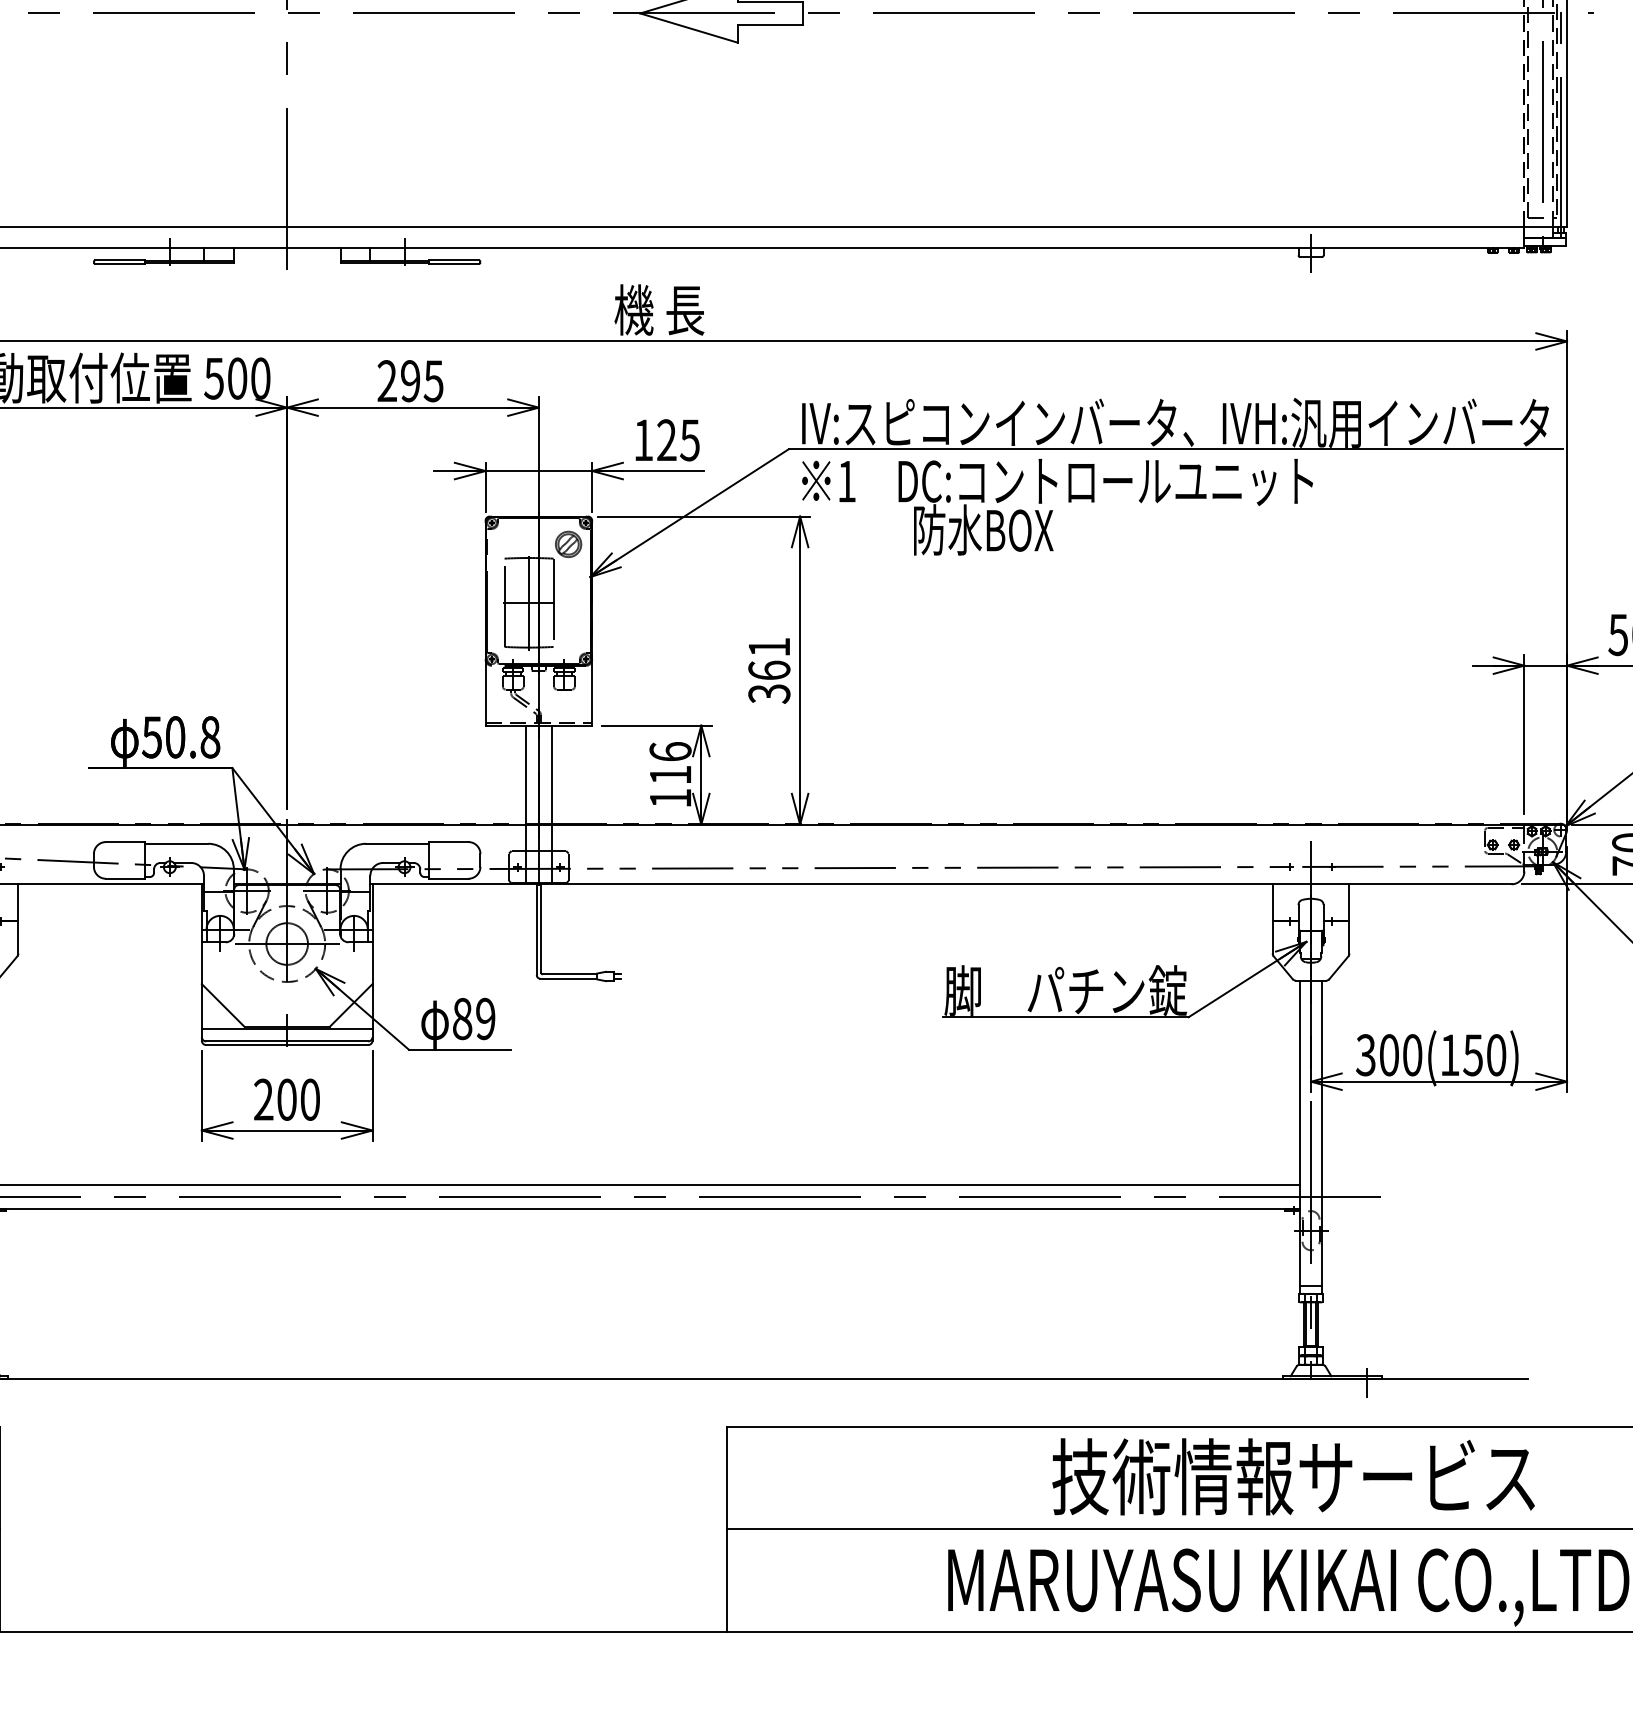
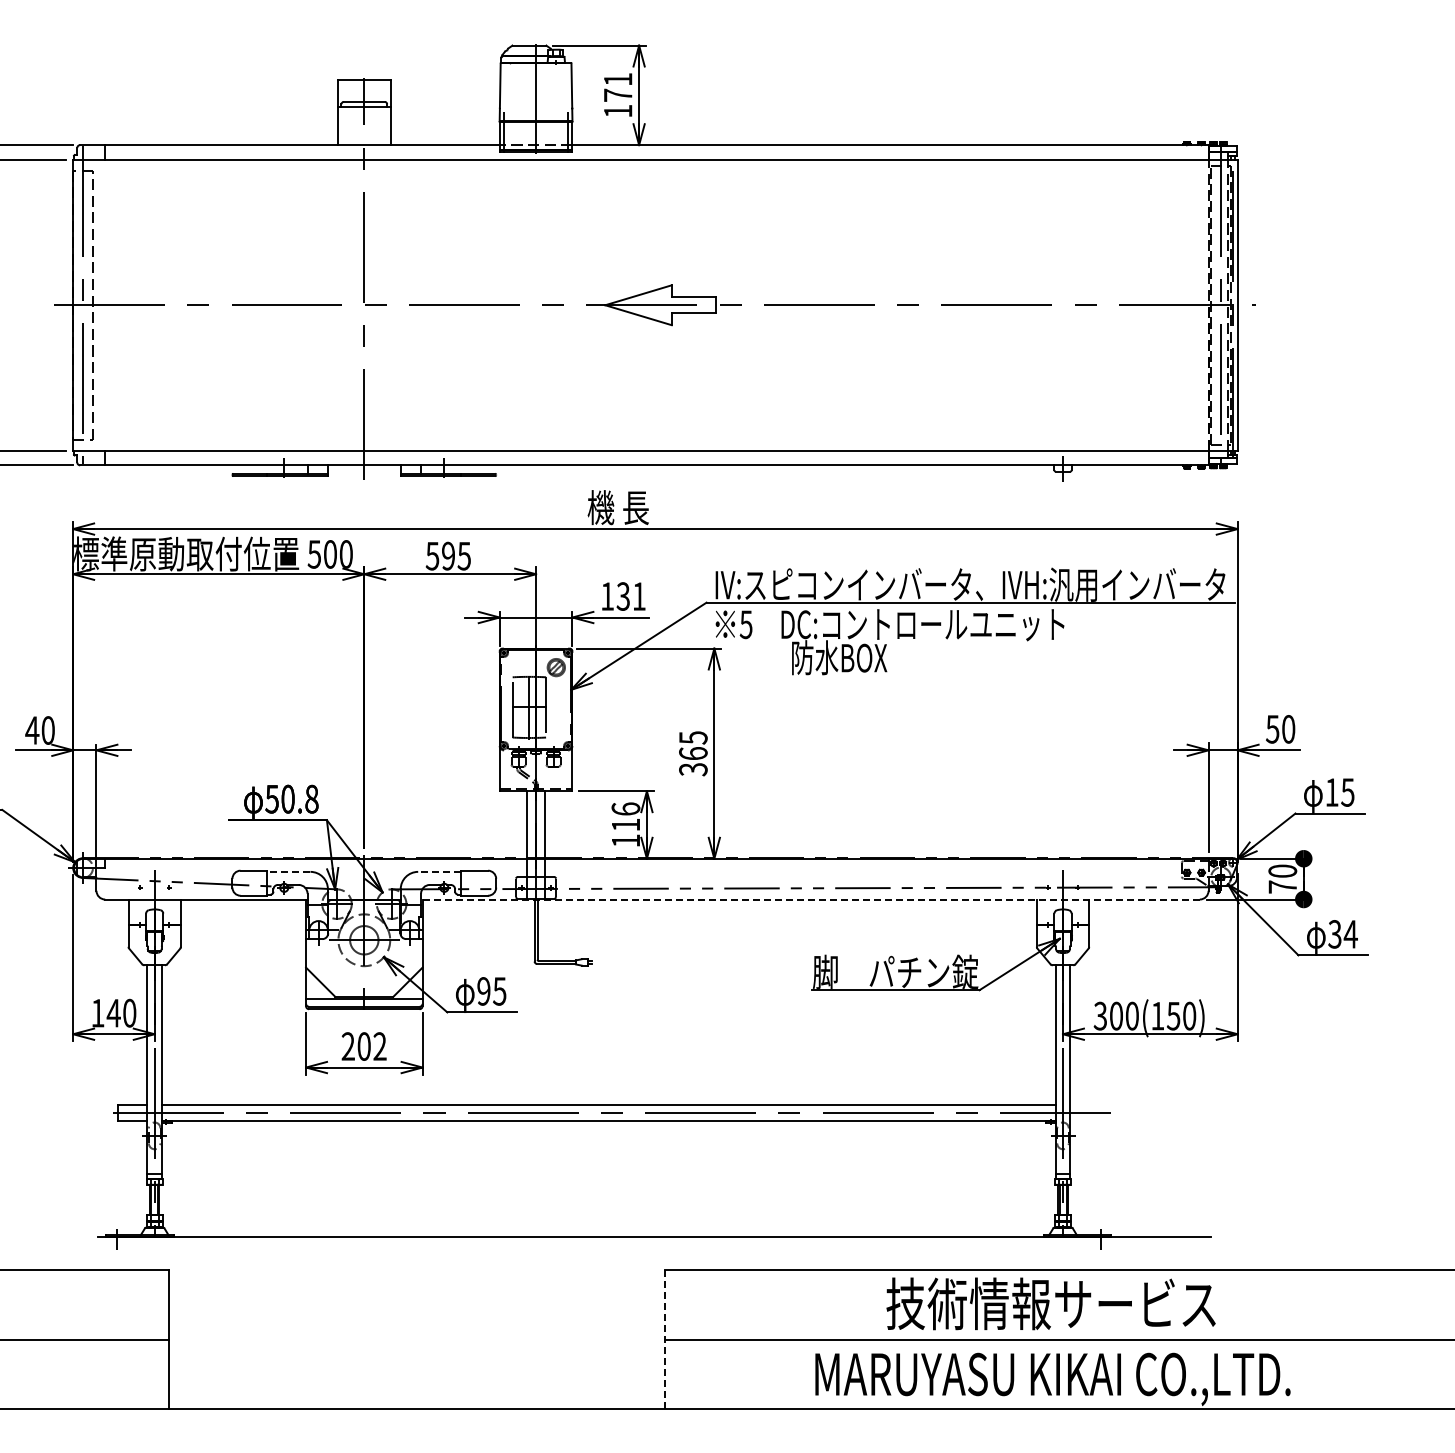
text: (387, 380) -> (432, 555), 295 -> 595
text: (677, 440) -> (630, 596), 125 -> 131
text: (845, 481) -> (745, 624), 1 -> 5
text: (769, 646) -> (693, 737), 361 -> 365
line: (176, 843) -> (288, 871), solid -> dashed
line: (397, 843) -> (439, 871), solid -> dashed
line: (939, 884) -> (809, 899), solid -> dashed
text: (473, 1019) -> (491, 991), 89 -> 95
text: (309, 1099) -> (379, 1046), 200 -> 202
line: (727, 1529) -> (664, 1339), solid -> dashed

